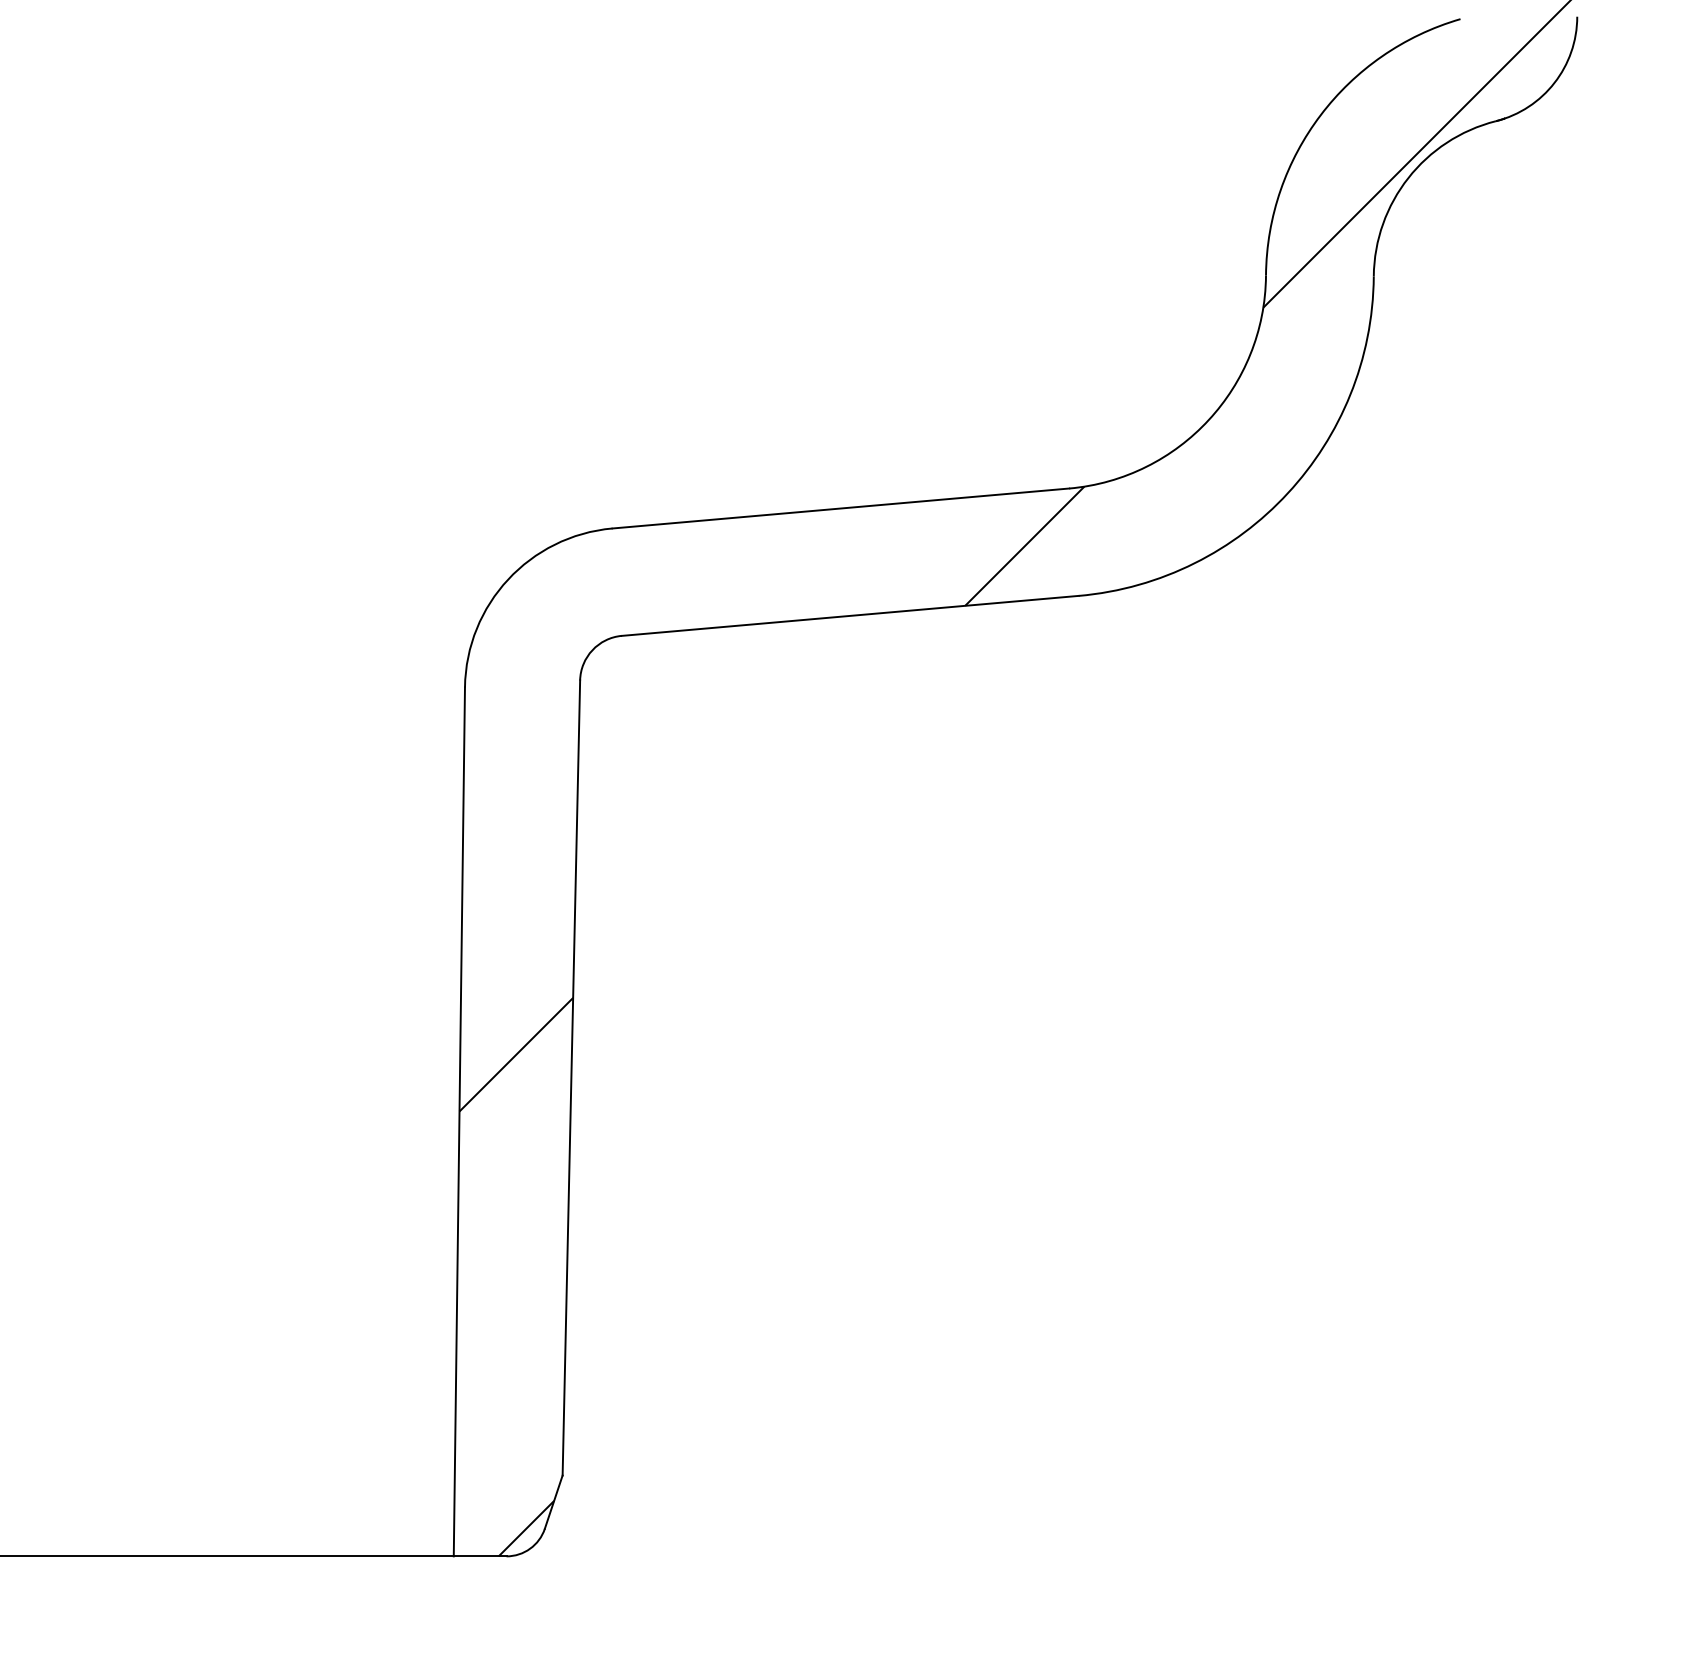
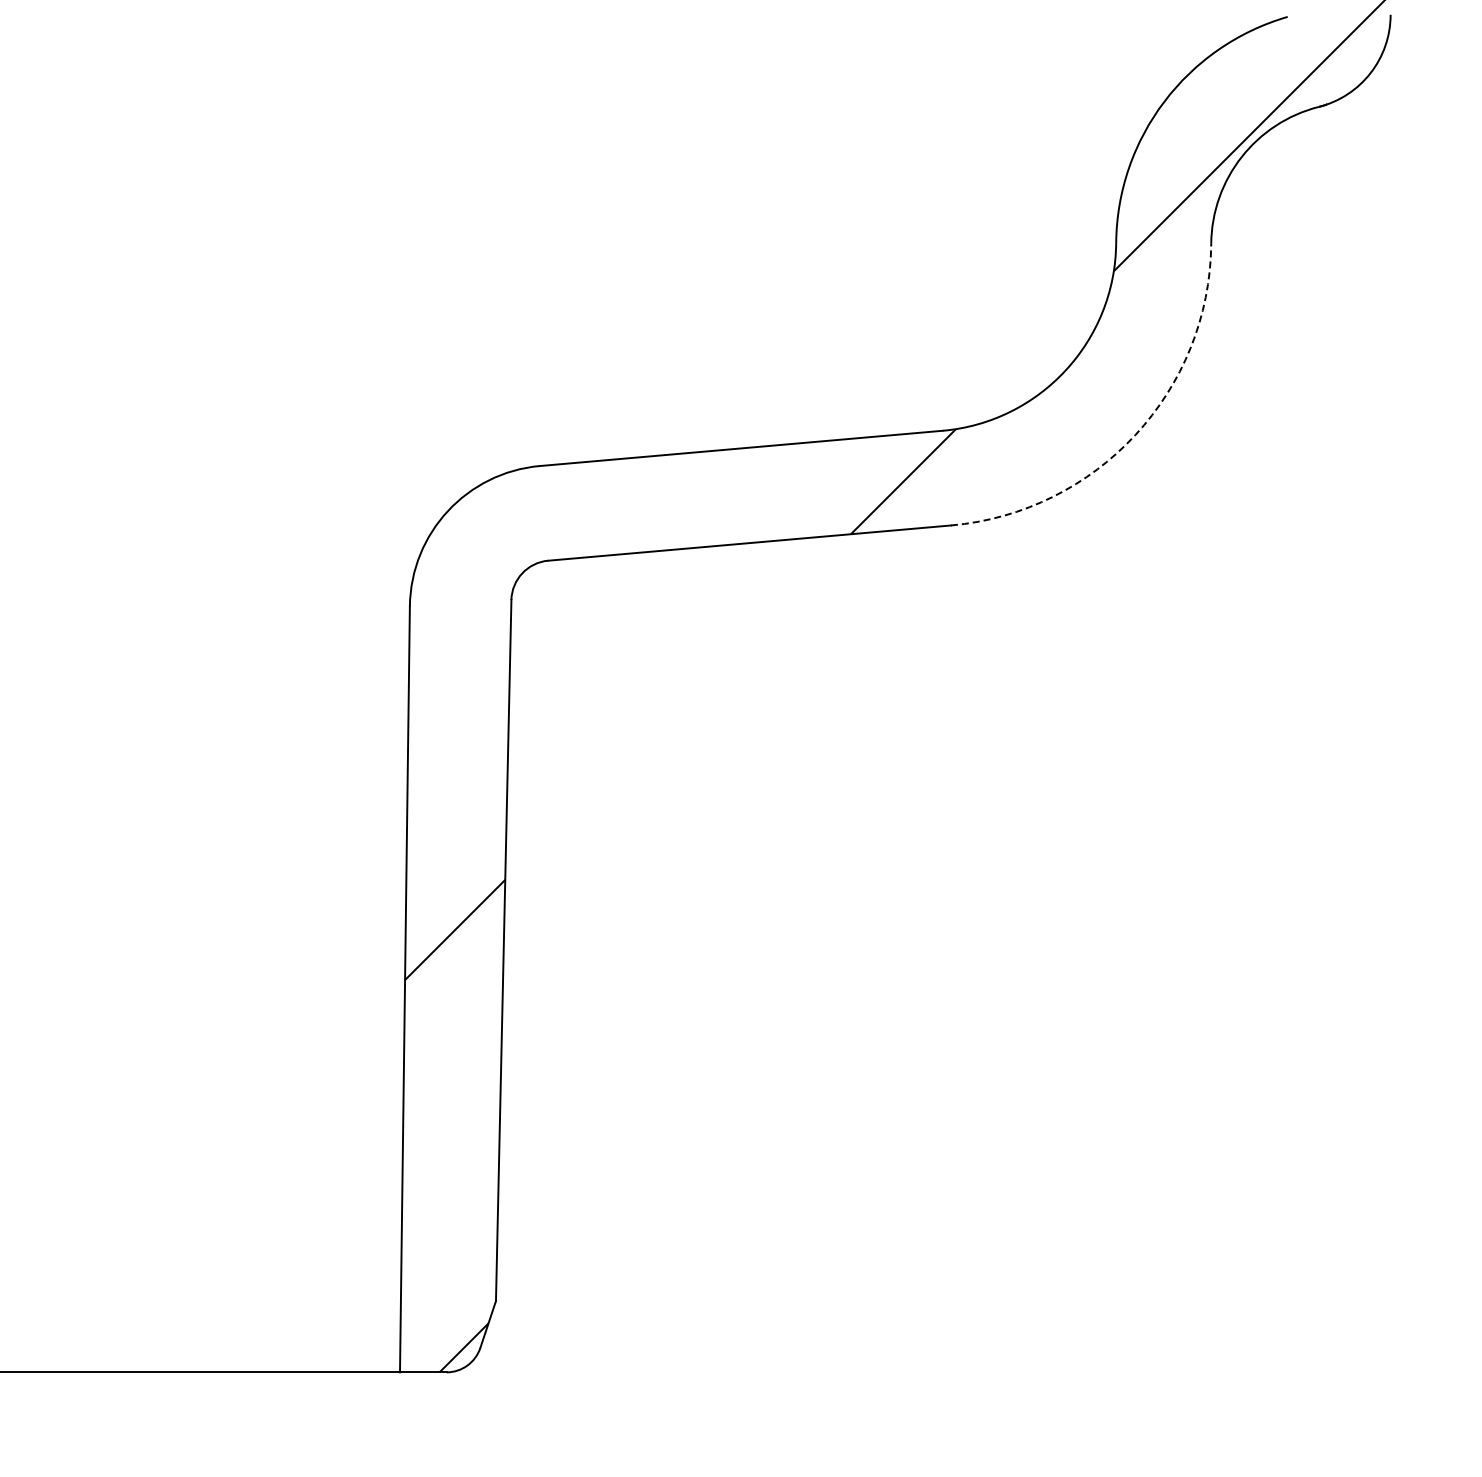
arc: (1287, 492) -> (1135, 434), solid -> dashed

